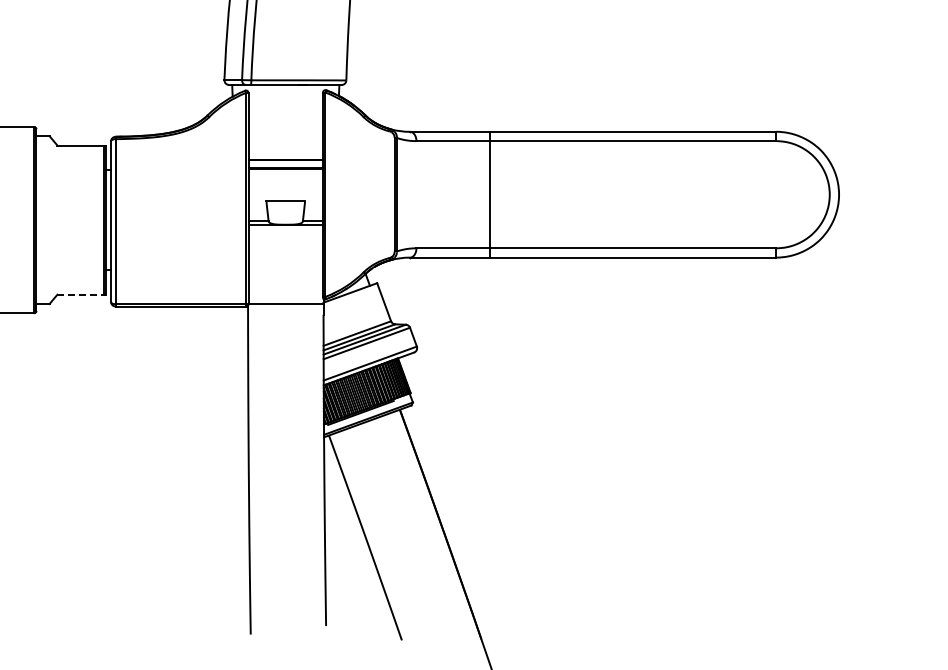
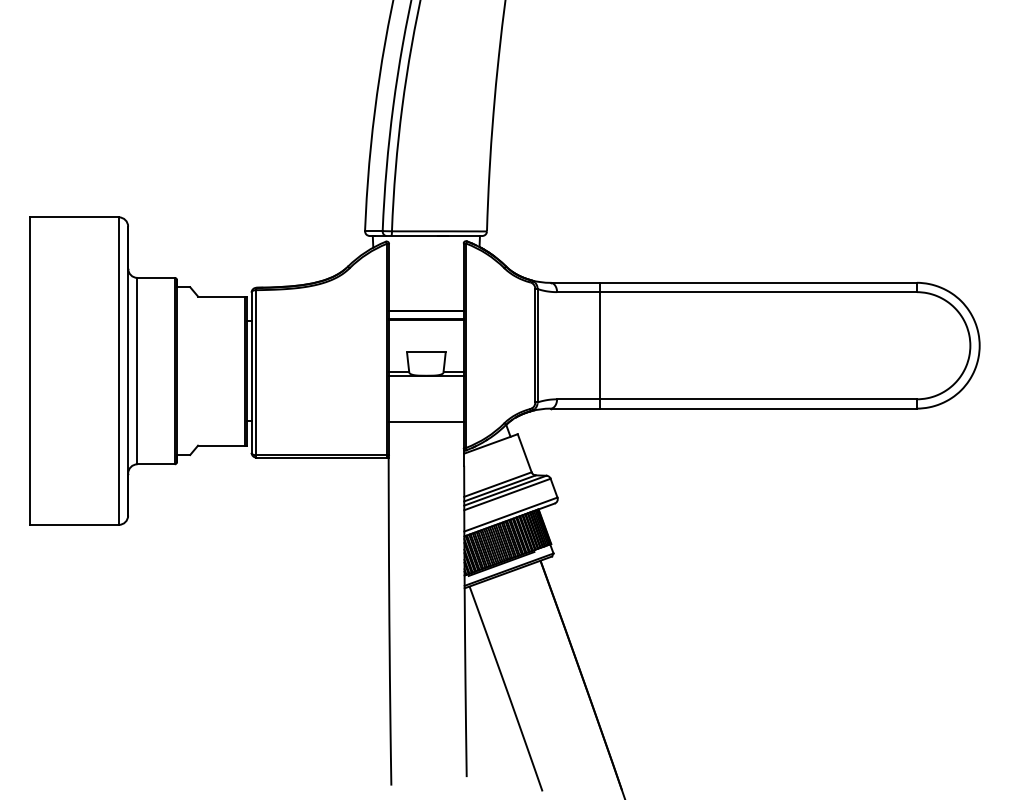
line: (489, 194) -> (600, 345), moved
line: (82, 294) -> (223, 445), dashed -> solid
line: (285, 304) -> (426, 422), moved

